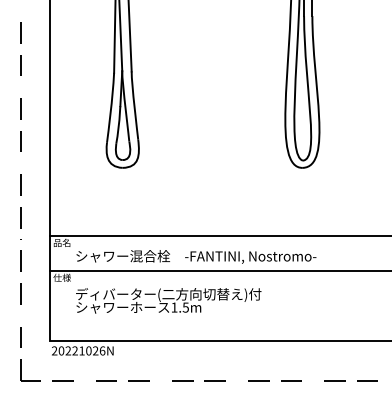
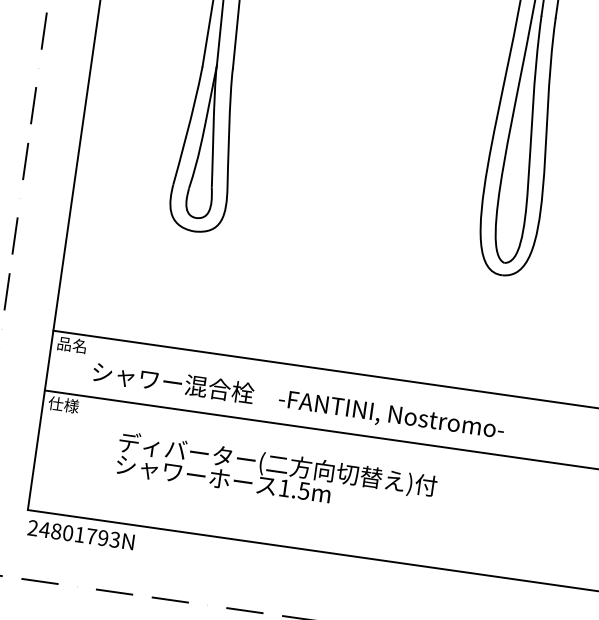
text: (168, 300) -> (276, 474), moved
text: (81, 350) -> (79, 533), 20221026N -> 24801793N

